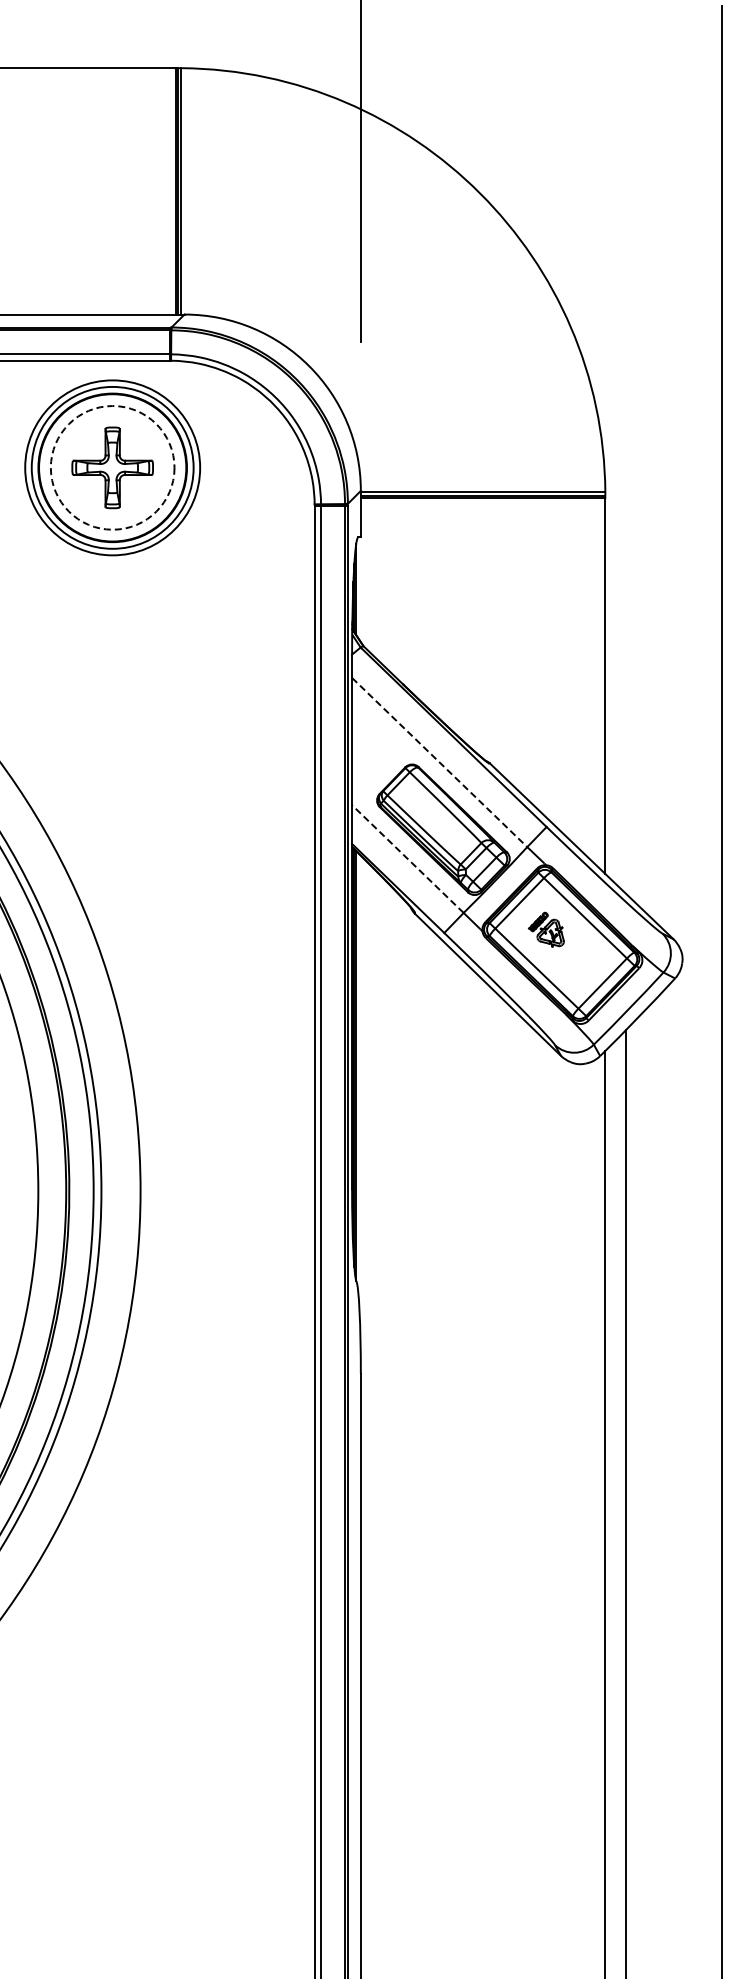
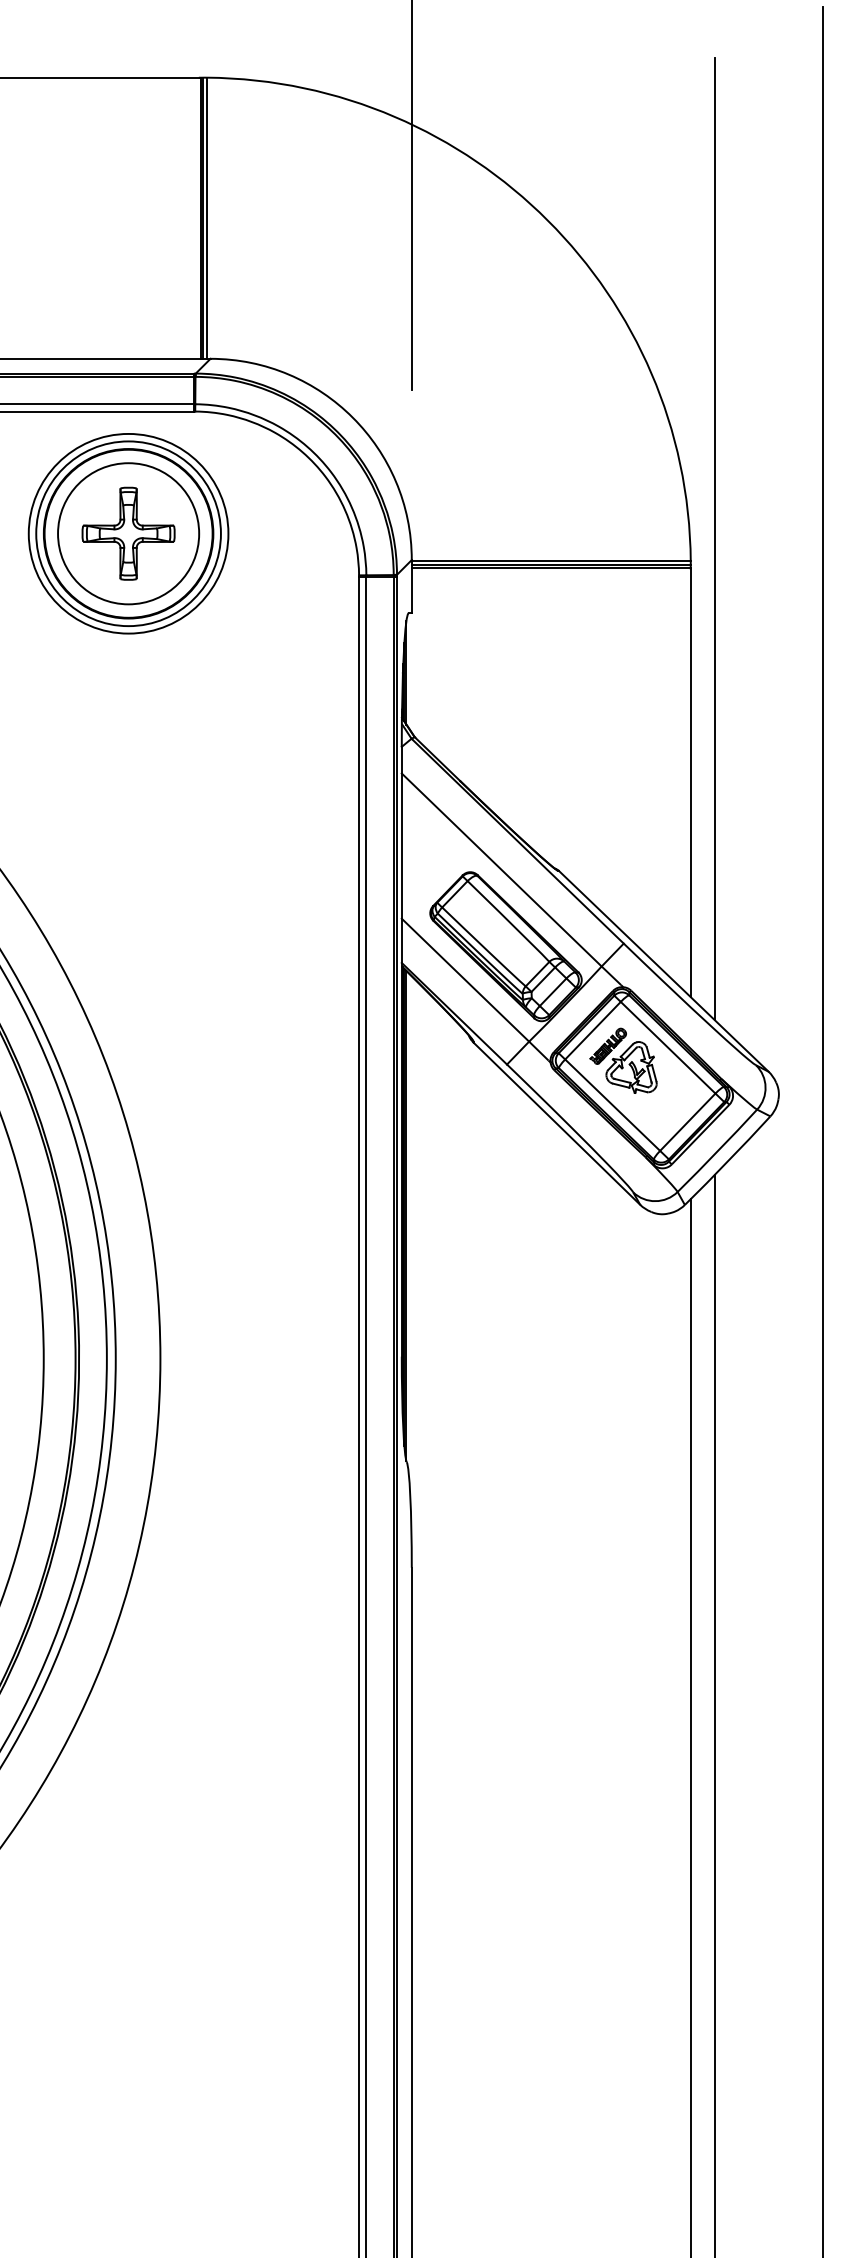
circle: (112, 467) -> (128, 533), dashed -> solid
line: (626, 471) -> (714, 537), added
line: (439, 762) -> (501, 869), dashed -> solid
line: (407, 859) -> (465, 980), dashed -> solid
part: (546, 929) -> (623, 1060), size x1.67

